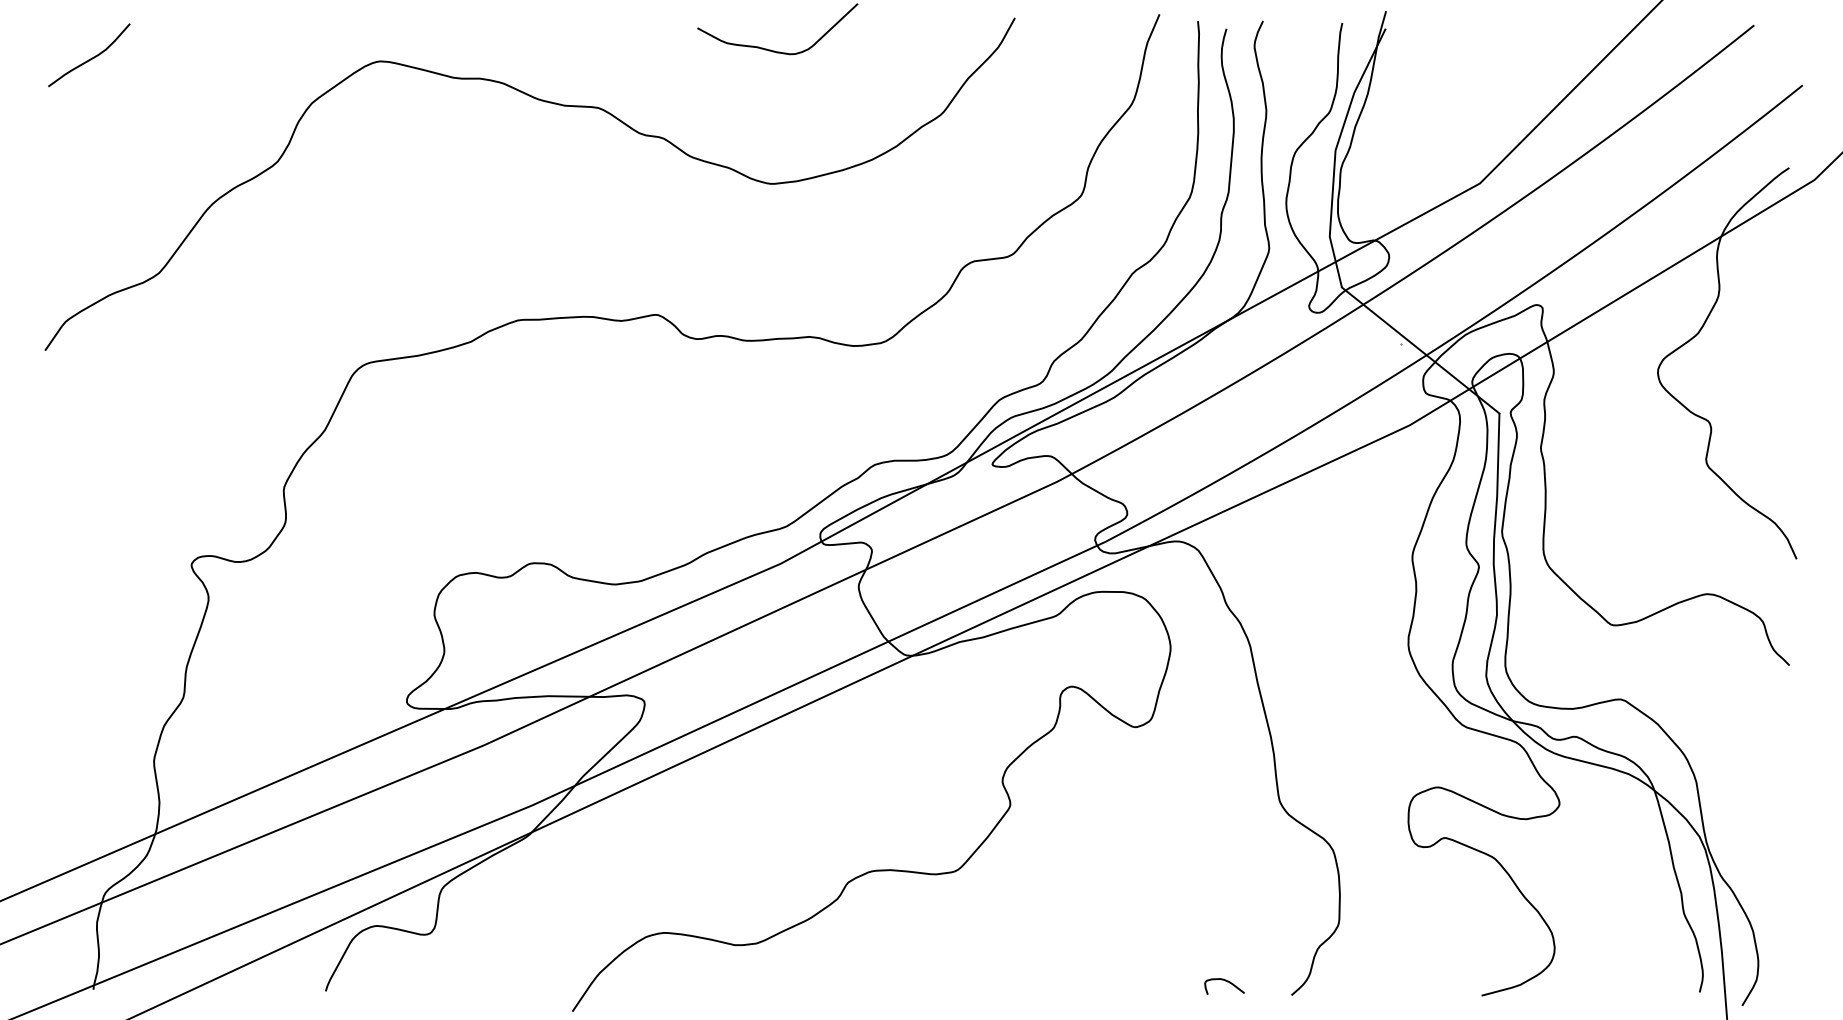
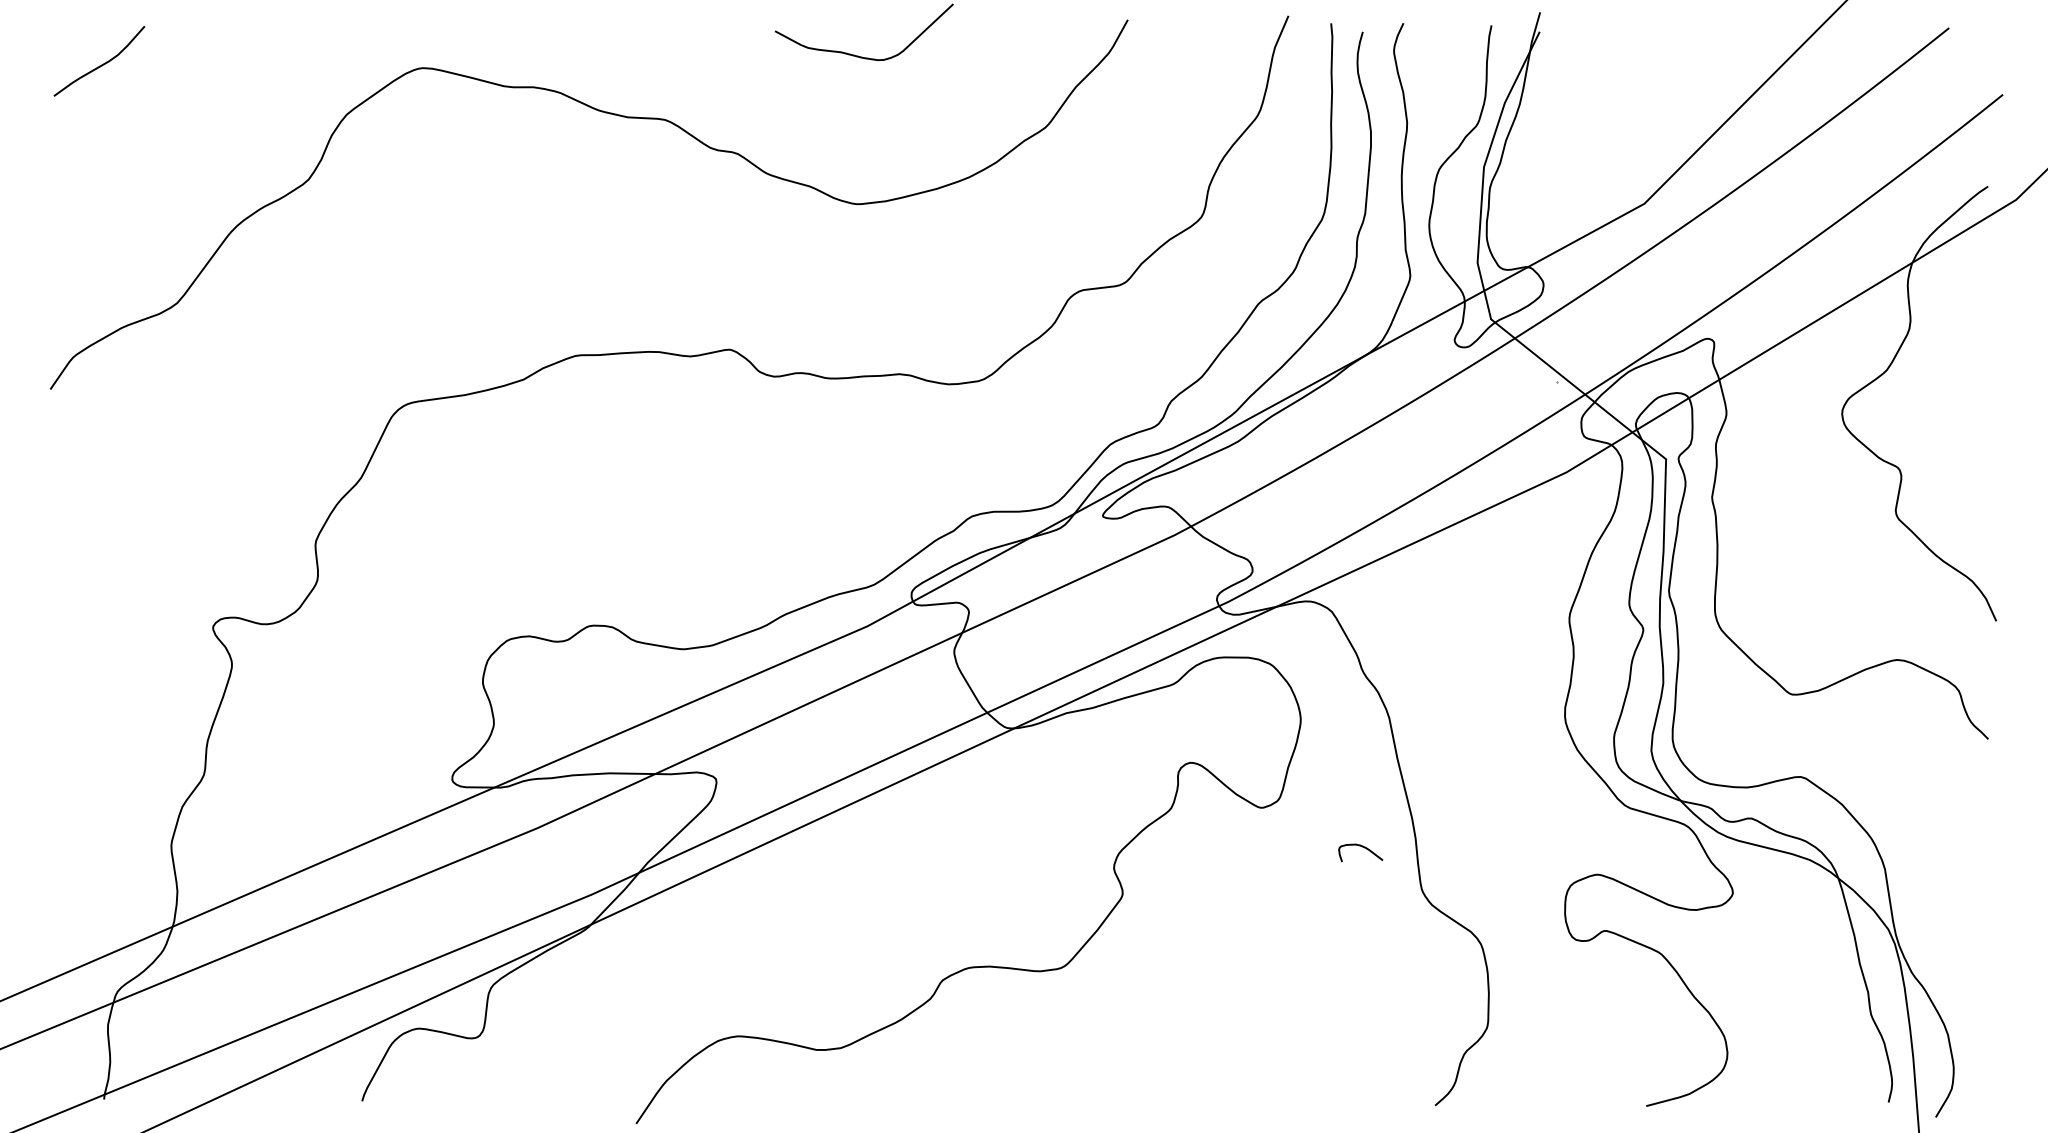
curve: (1226, 981) -> (1362, 847), moved

